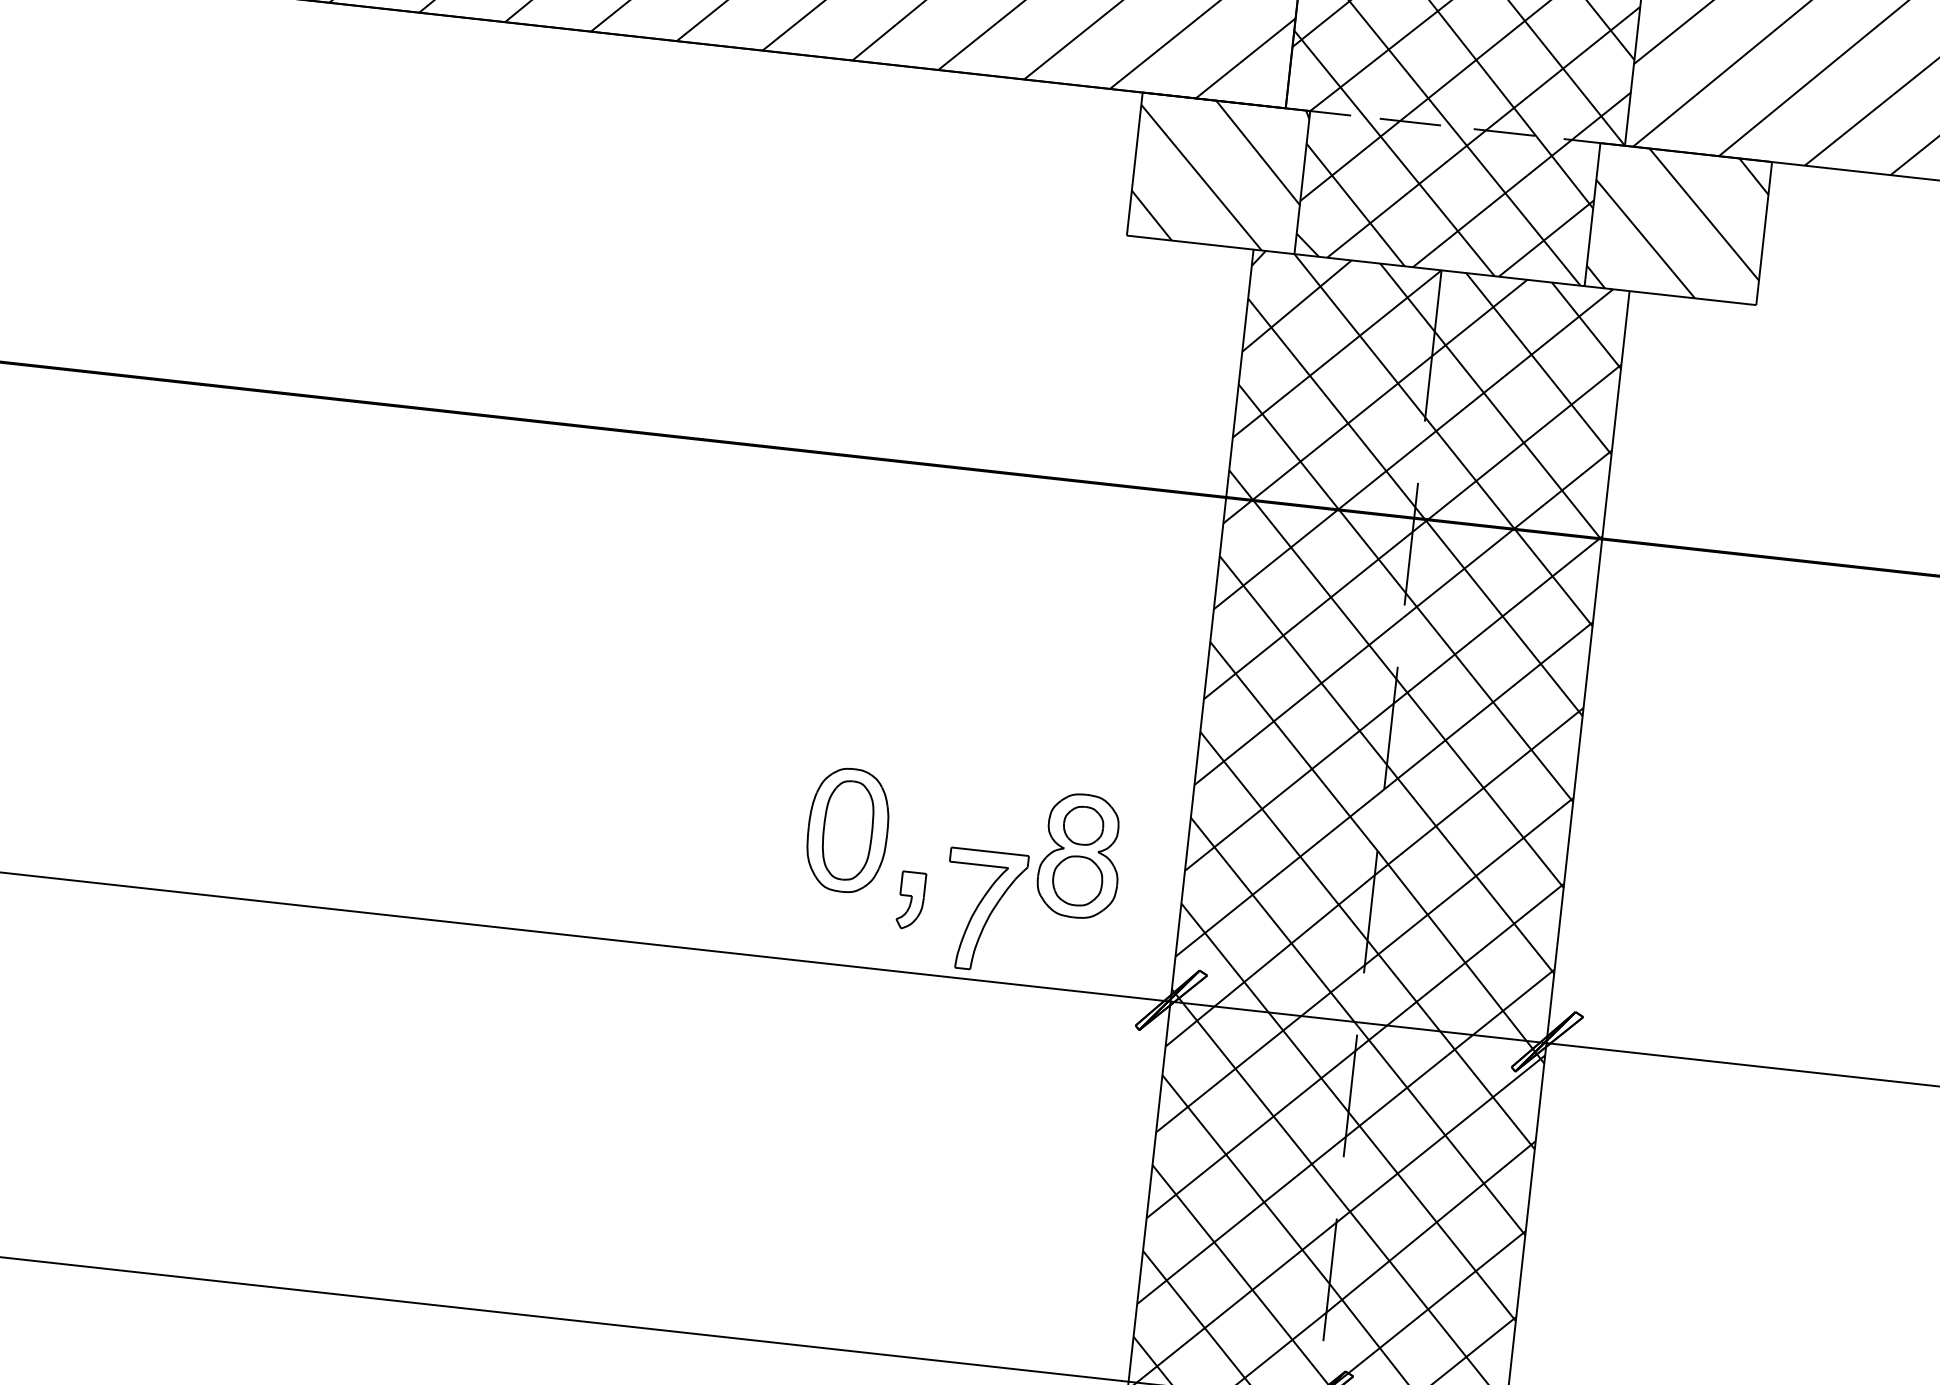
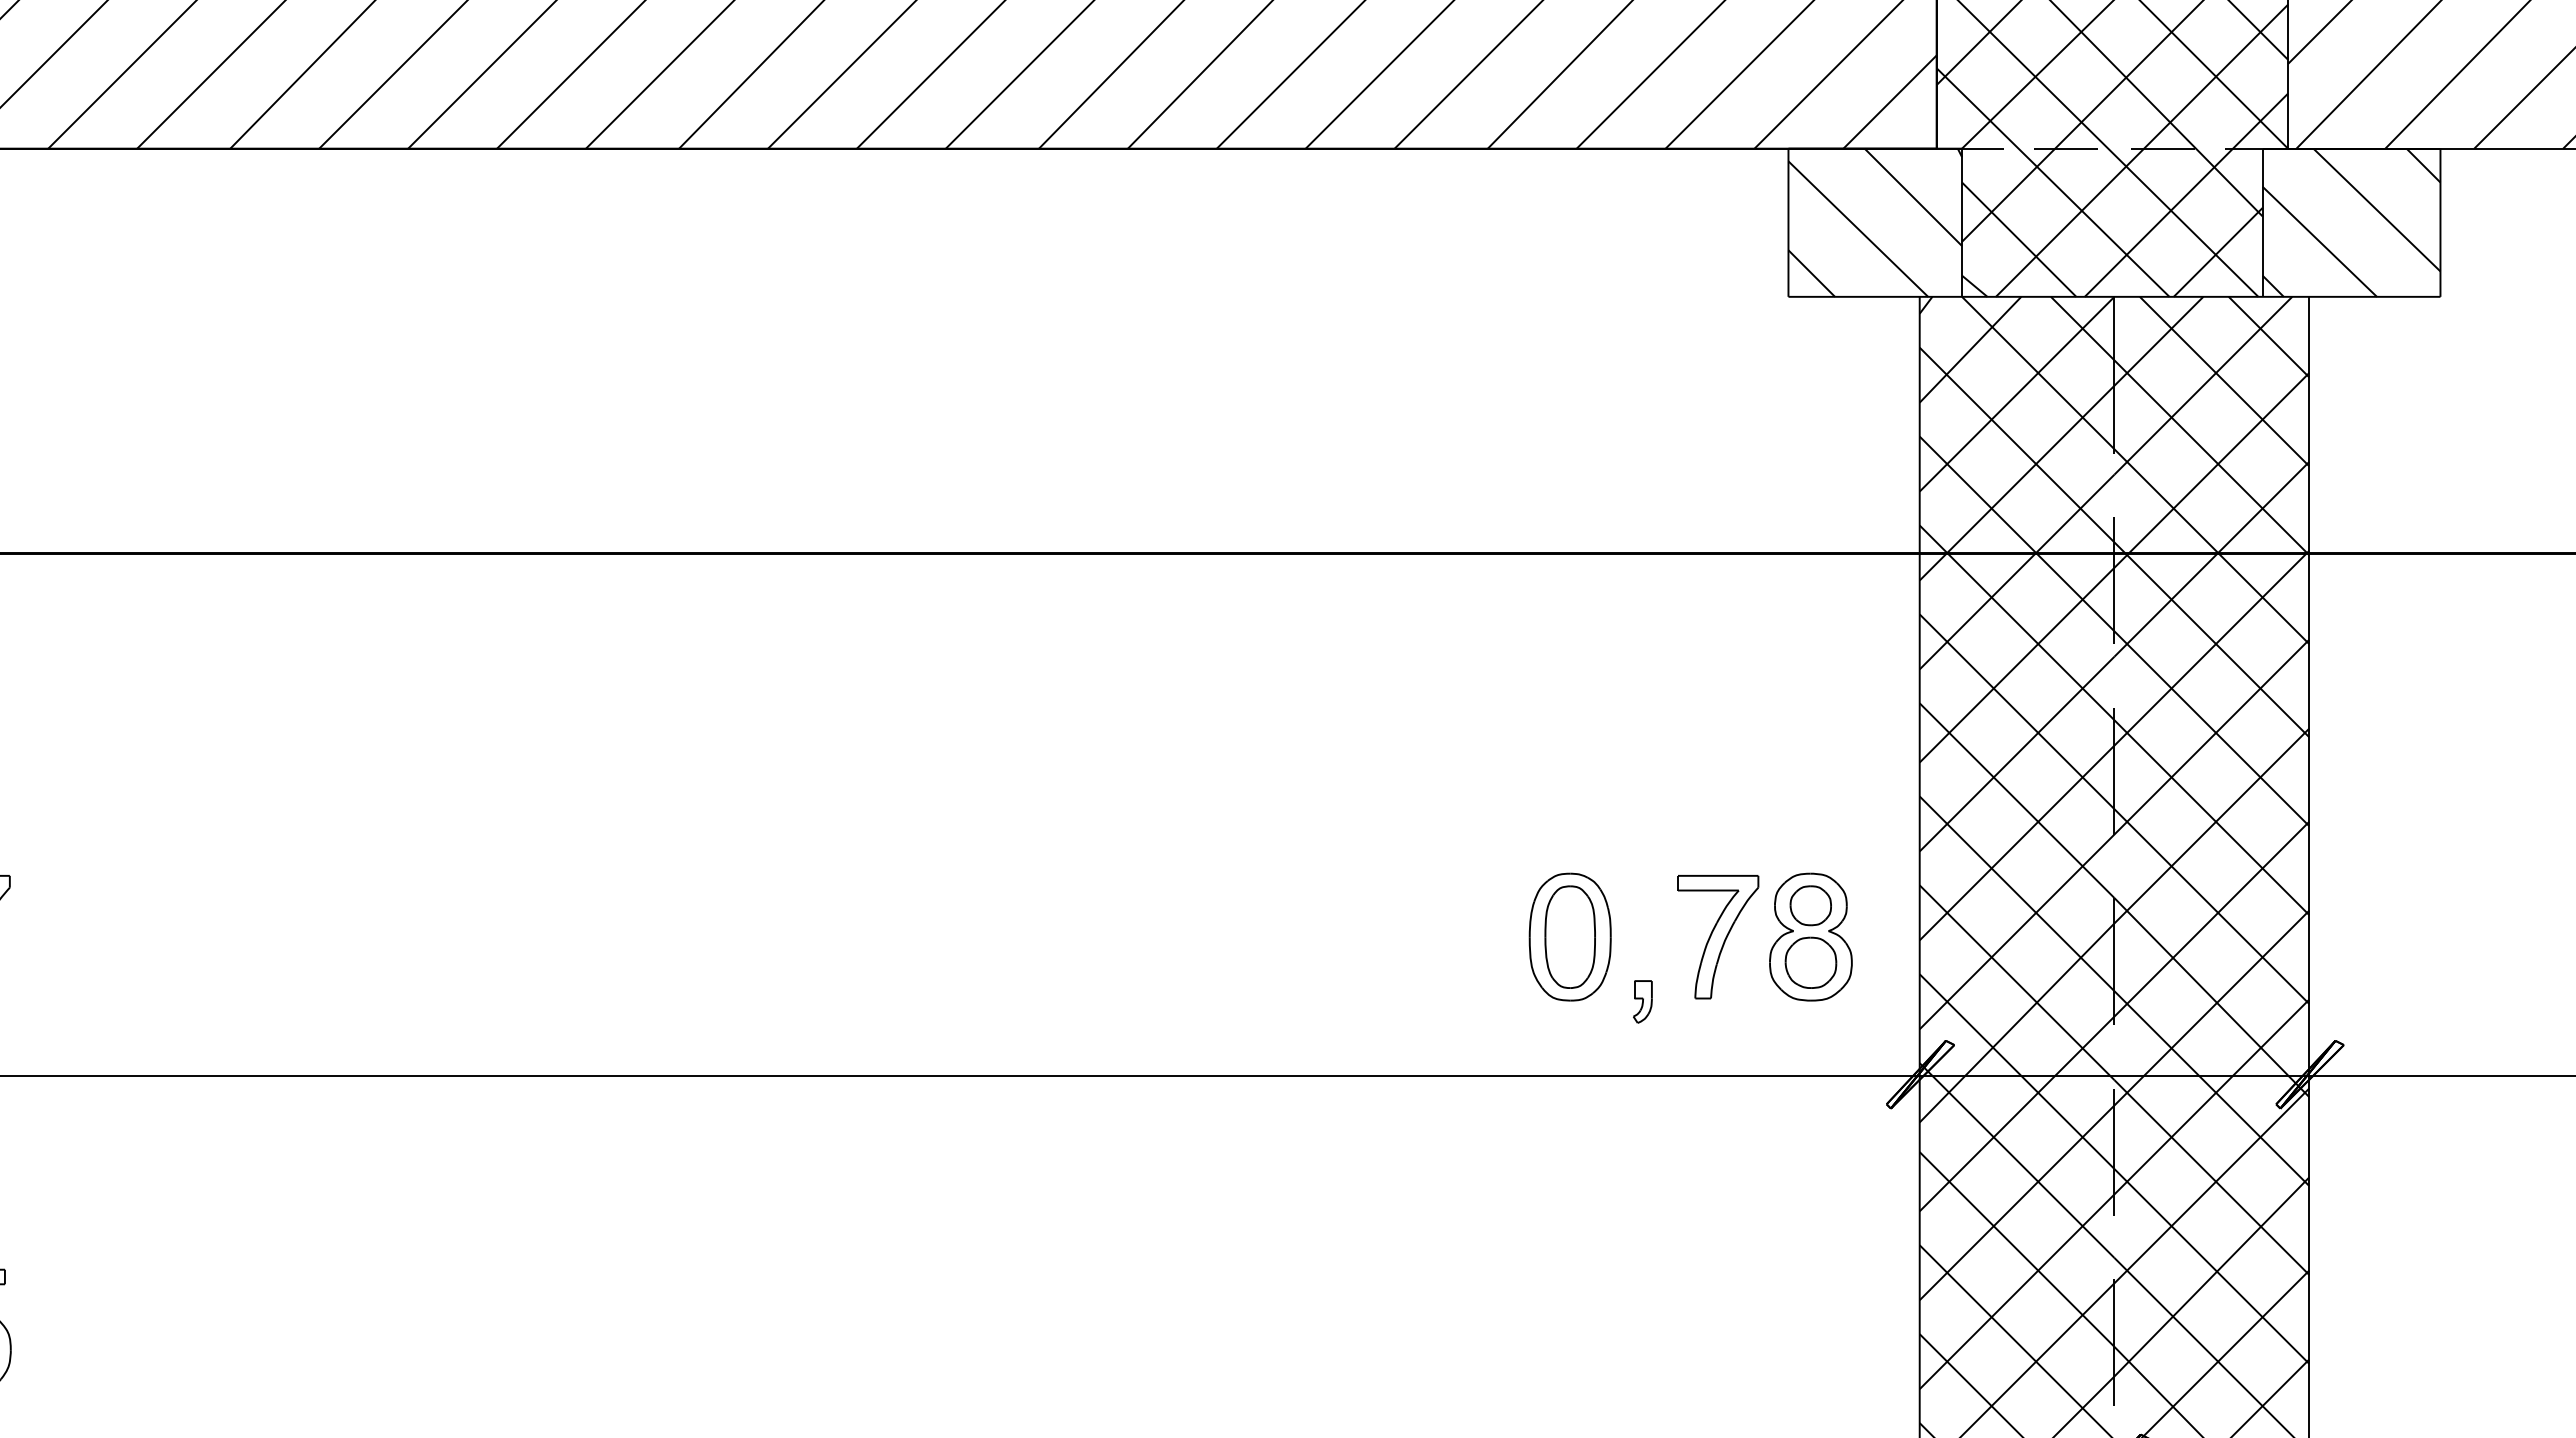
part: (910, 900) -> (1642, 1001), size x0.71
part: (983, 911) -> (1718, 937), moved

